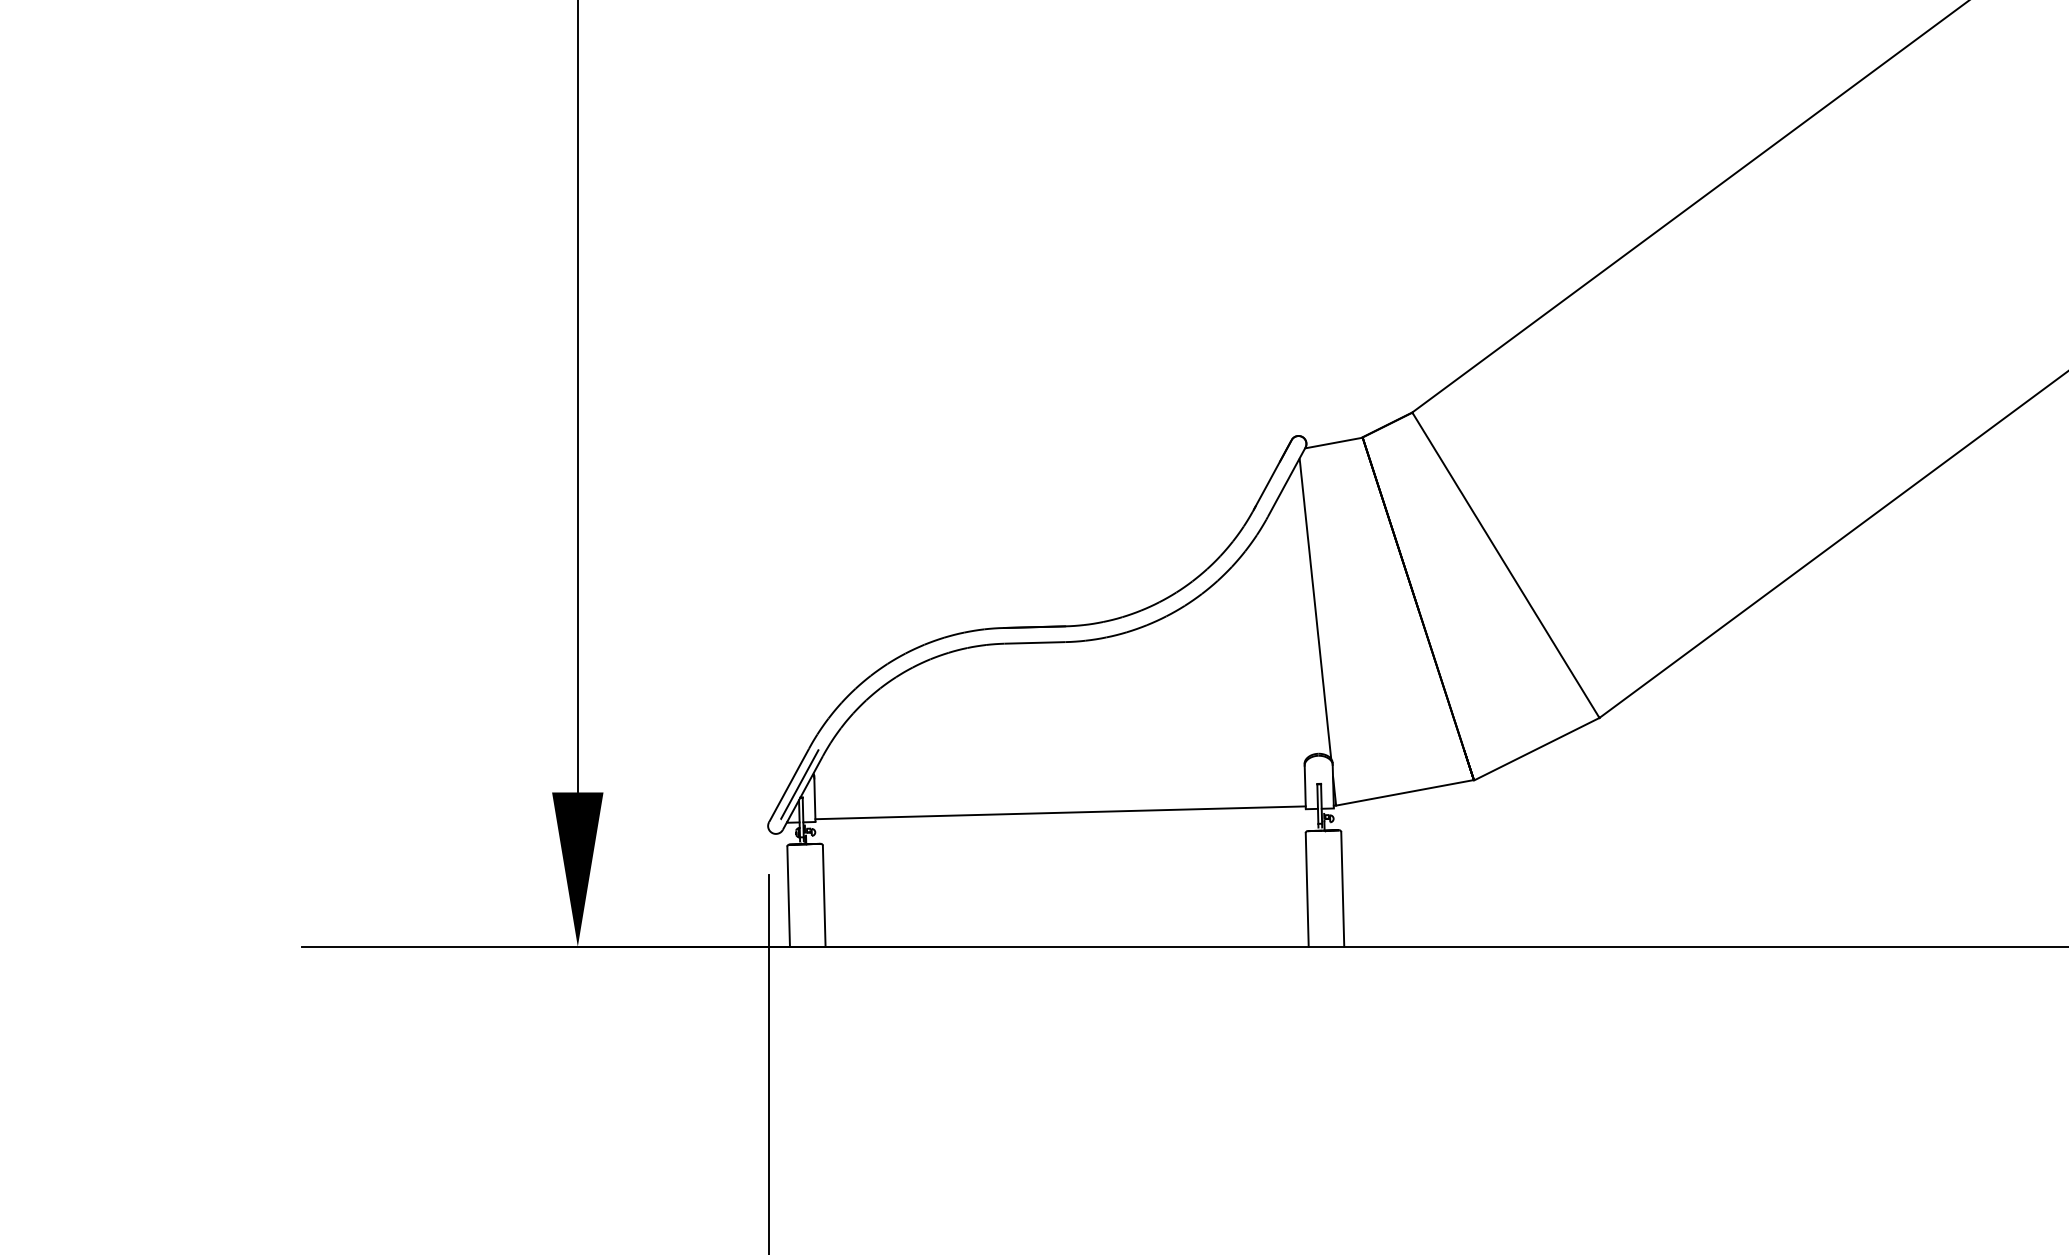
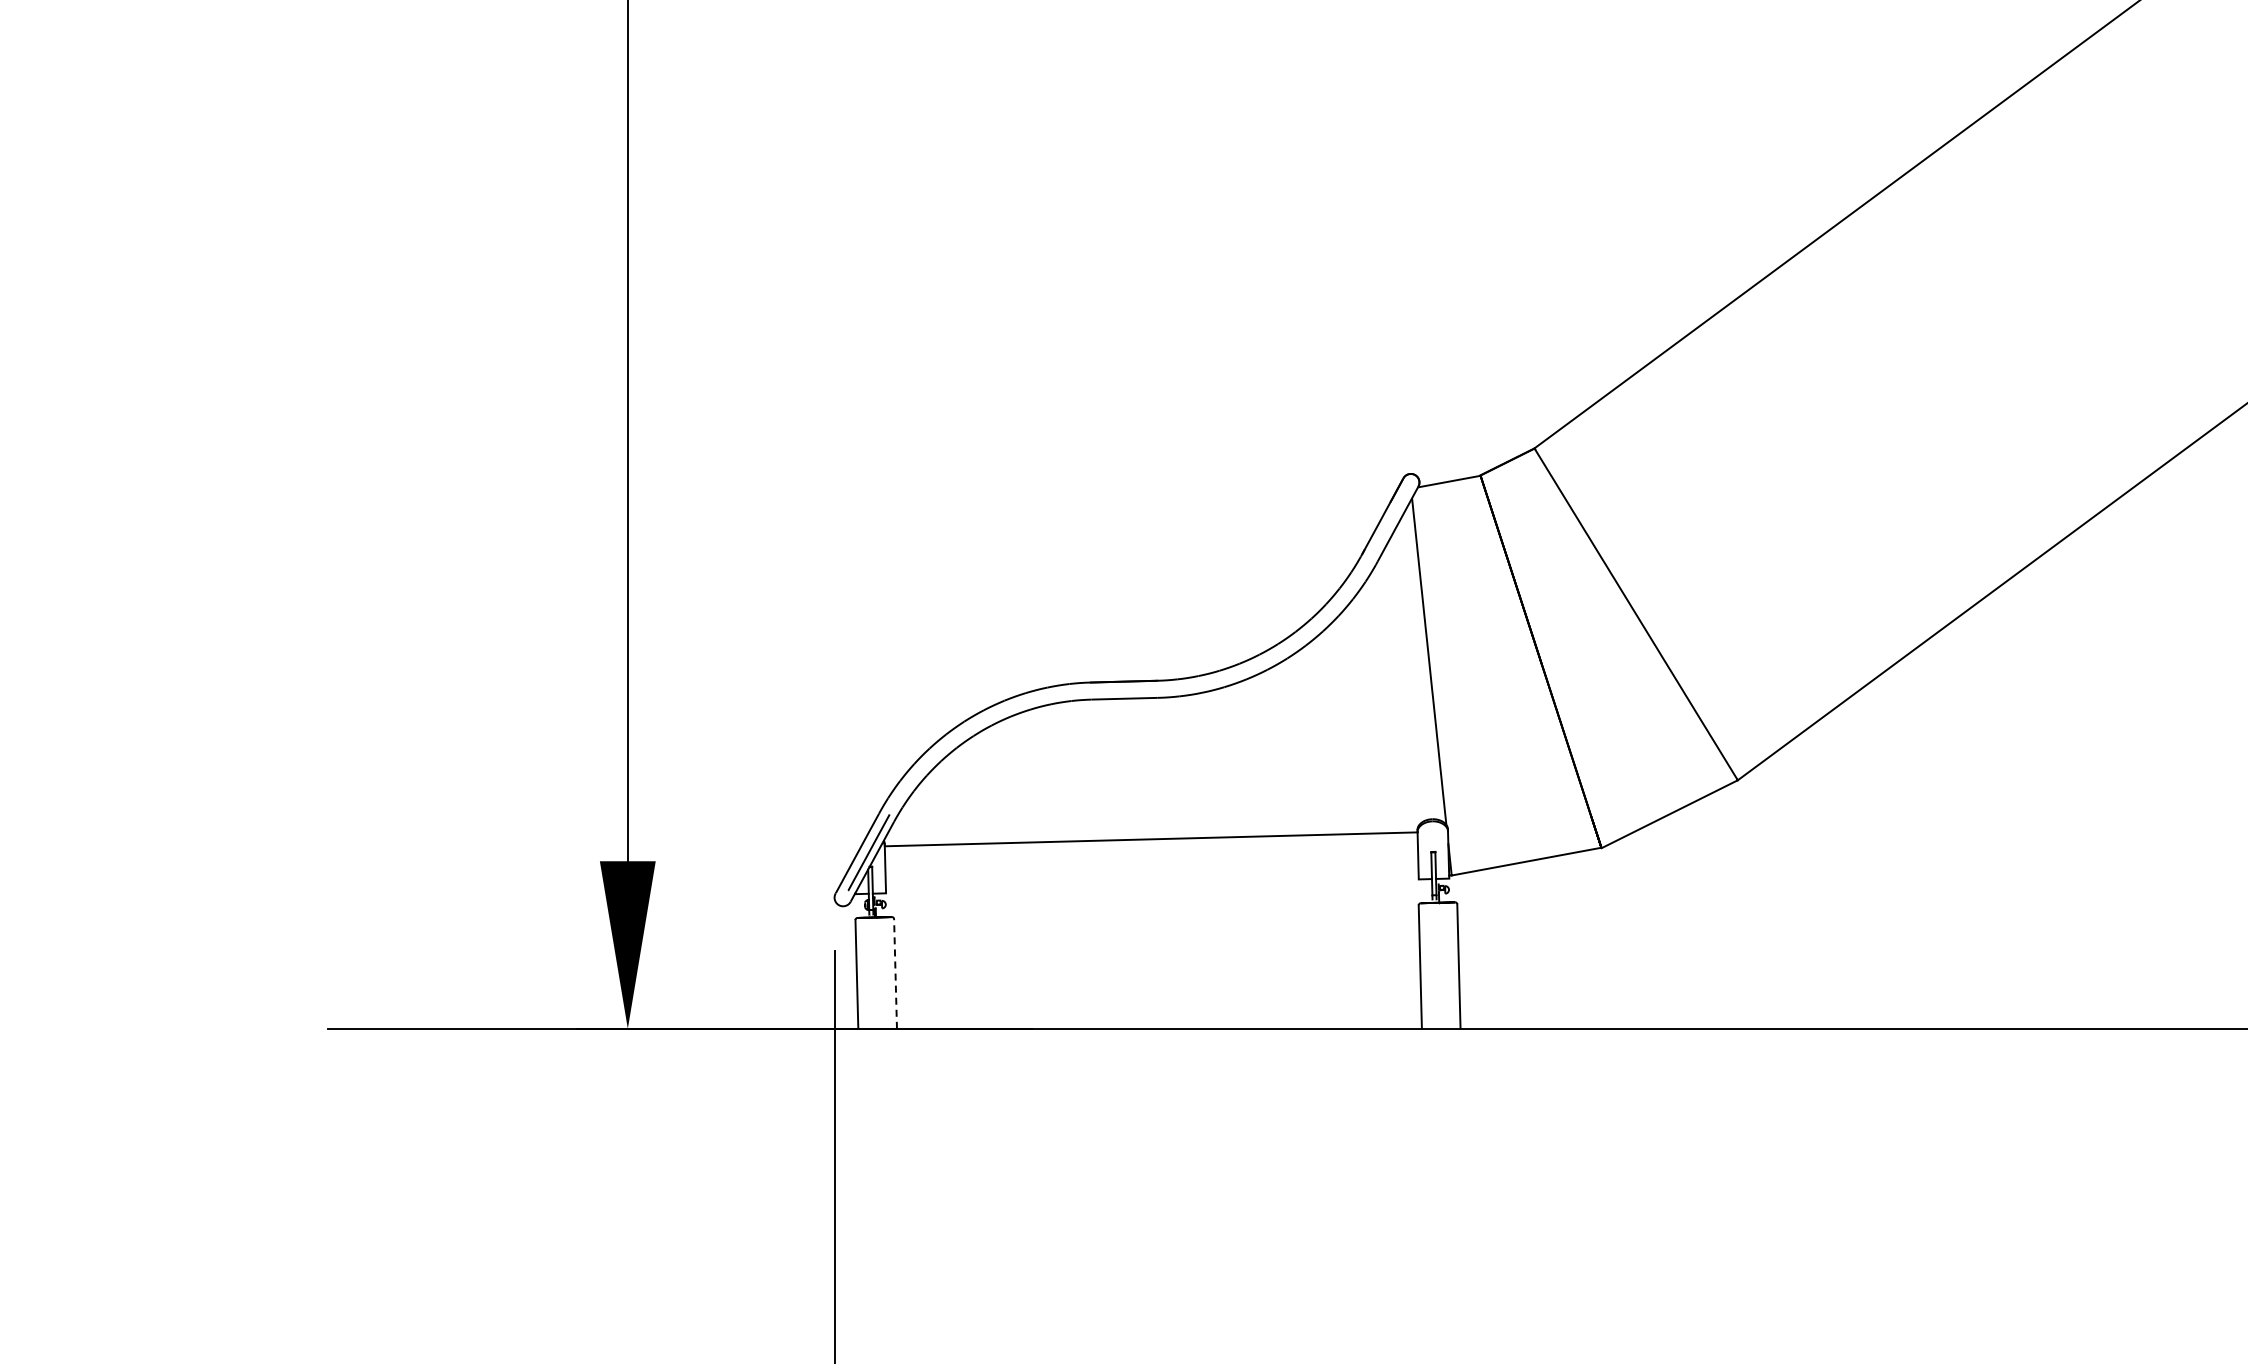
line: (1059, 812) -> (1150, 839), moved
line: (824, 895) -> (895, 973), solid -> dashed

